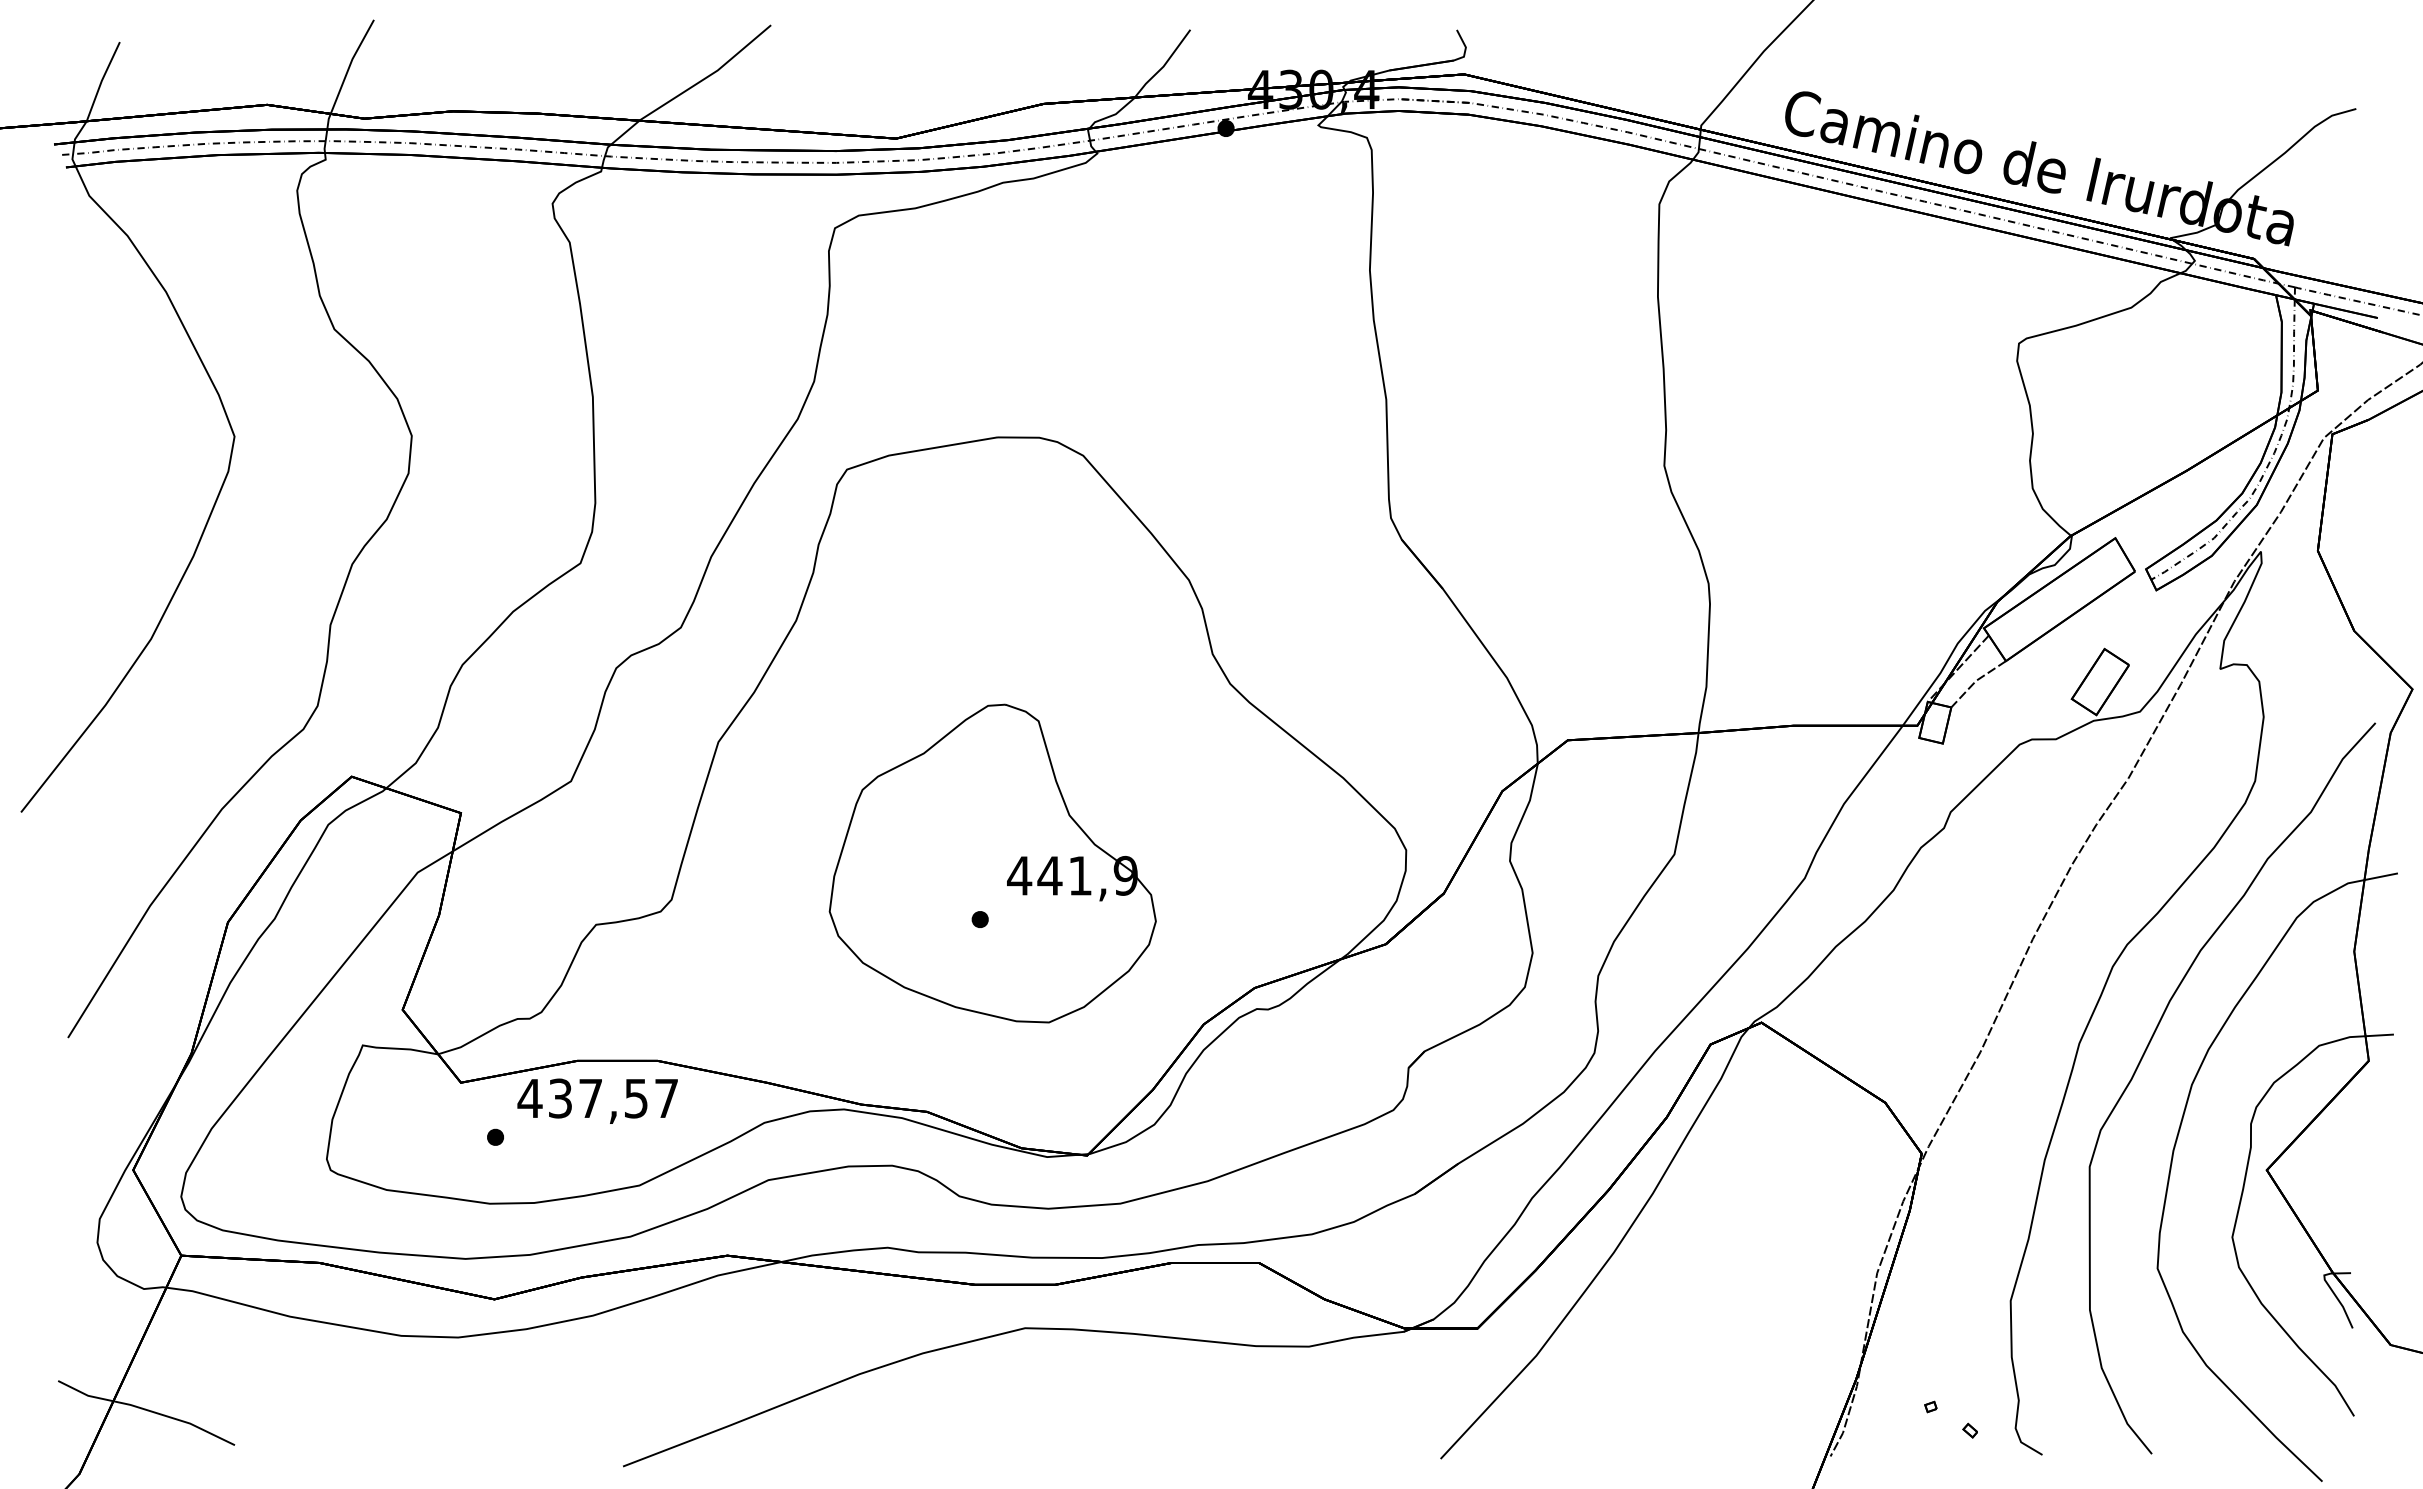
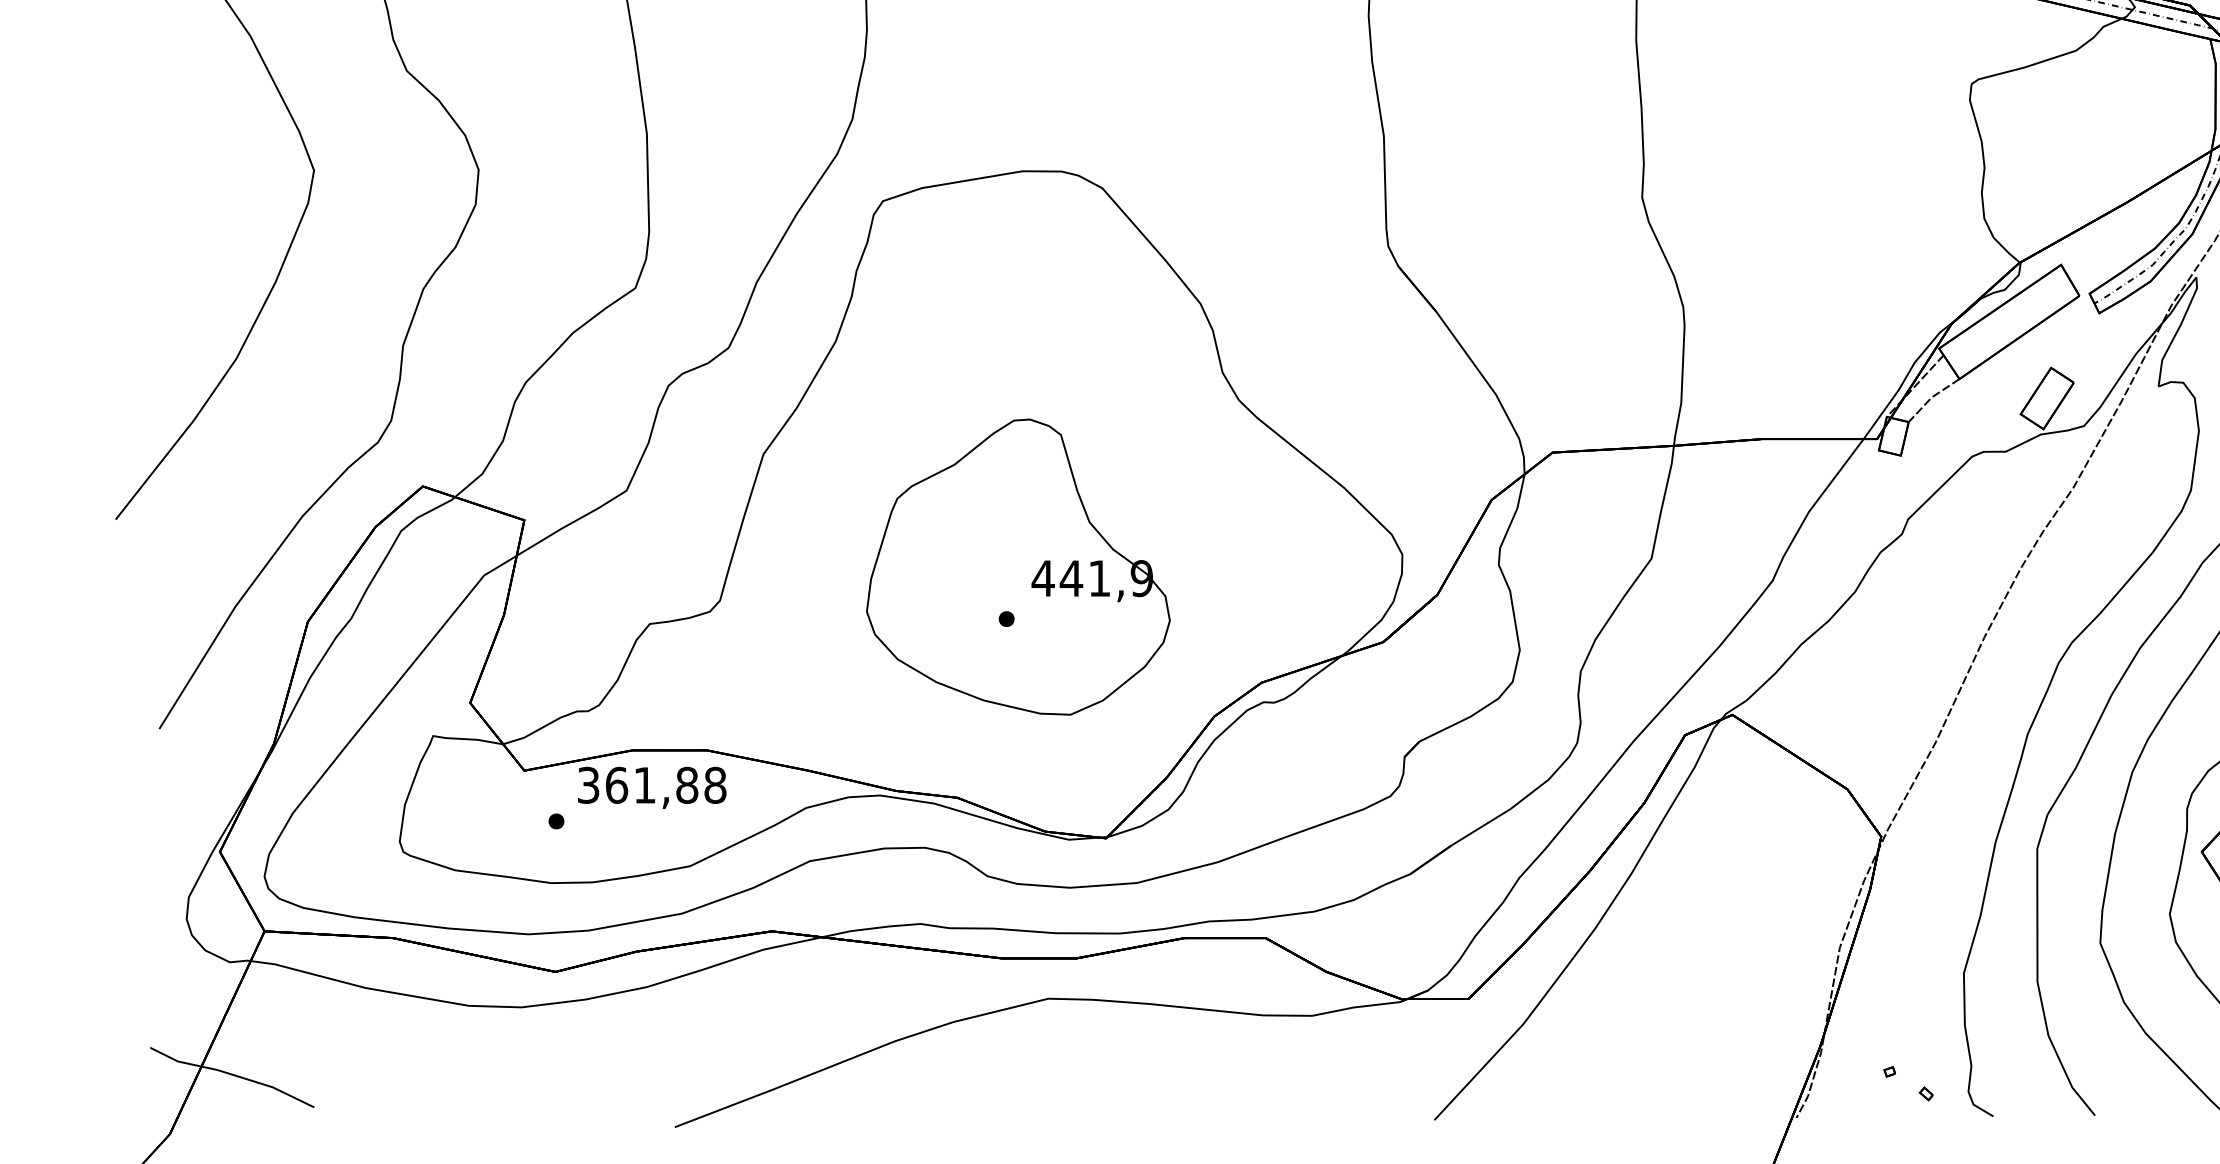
text: (597, 1098) -> (651, 785), 437,57 -> 361,88

